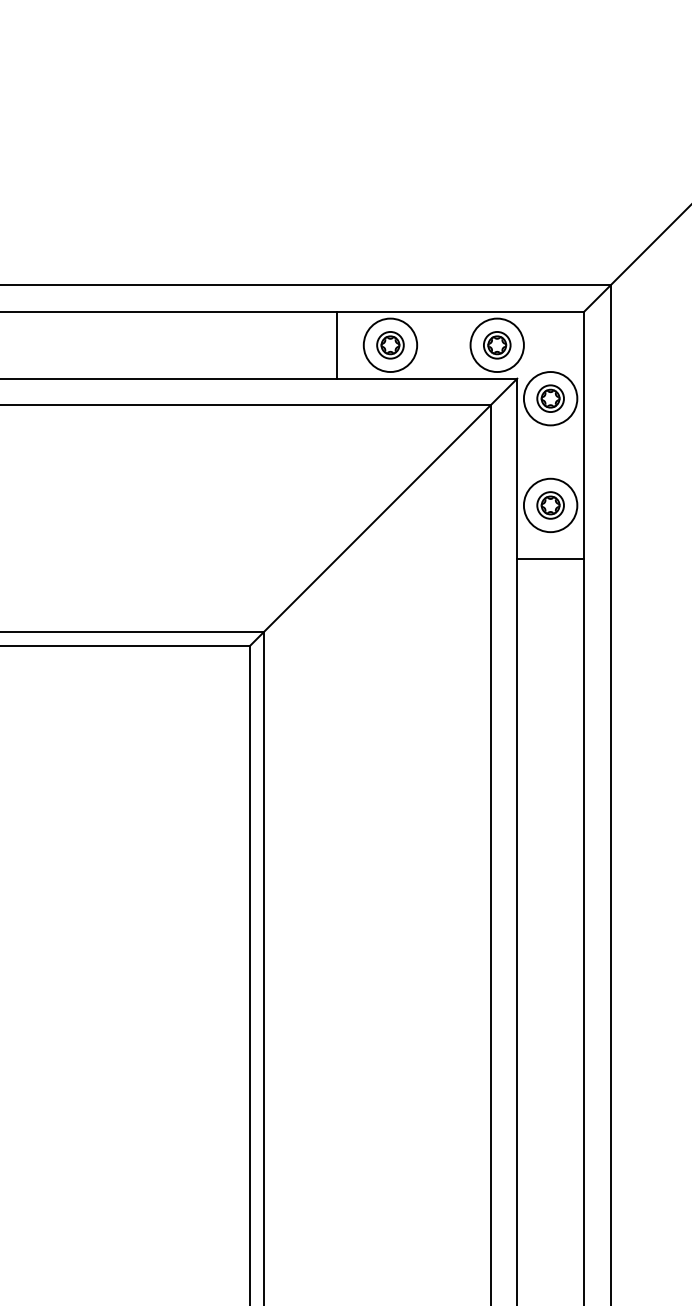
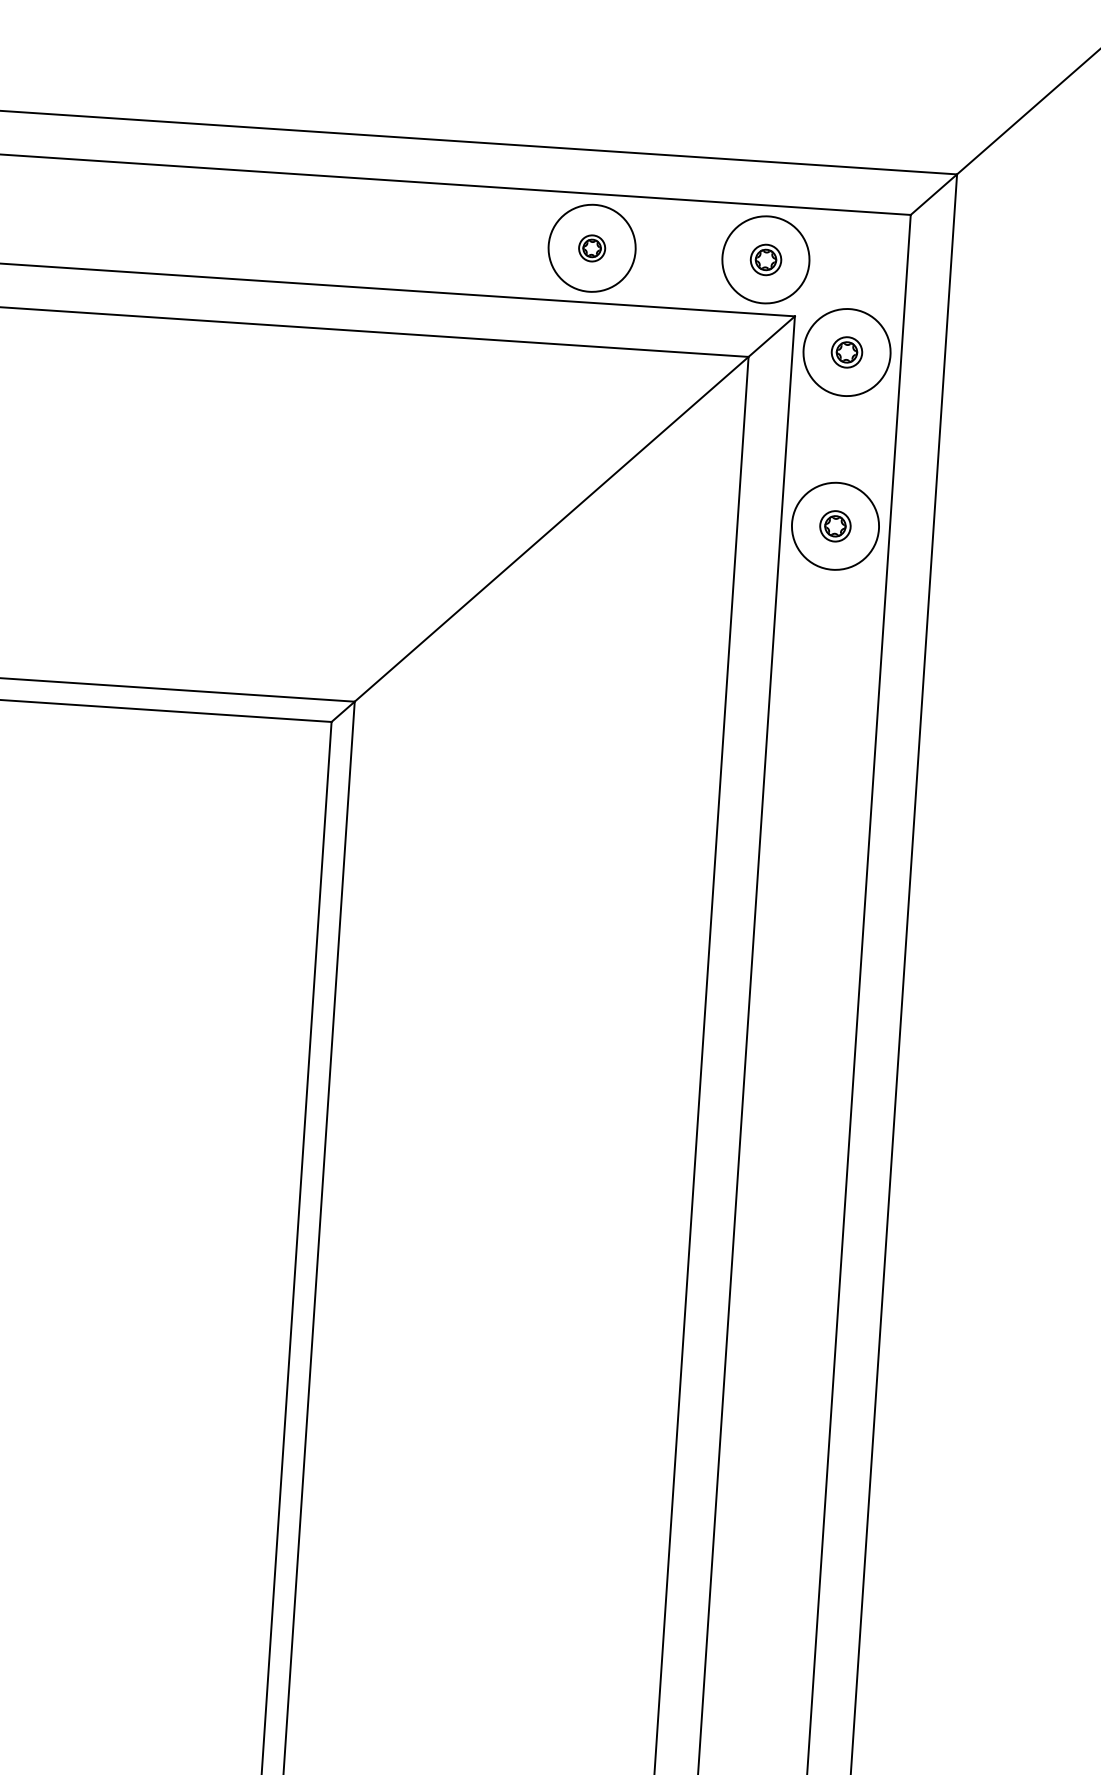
line: (337, 344) -> (505, 241), removed
part: (390, 345) -> (592, 248), size x0.6
part: (497, 345) -> (766, 260), size x0.7
part: (550, 398) -> (846, 352), size x0.7
part: (550, 505) -> (835, 526), size x0.7
line: (550, 558) -> (829, 612), removed

